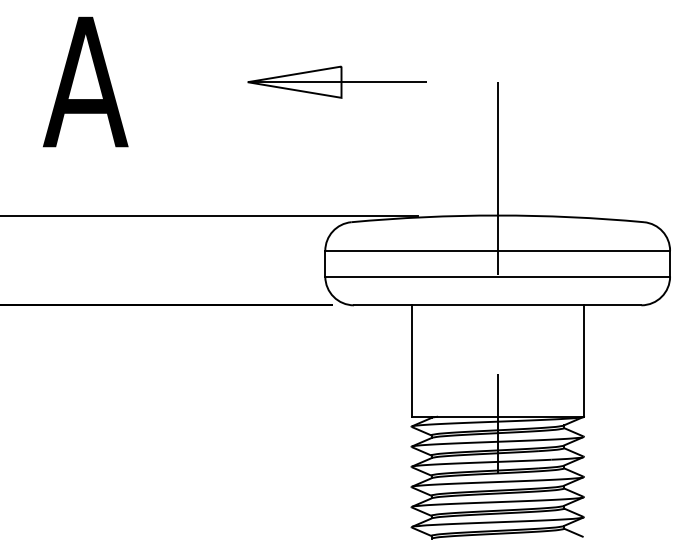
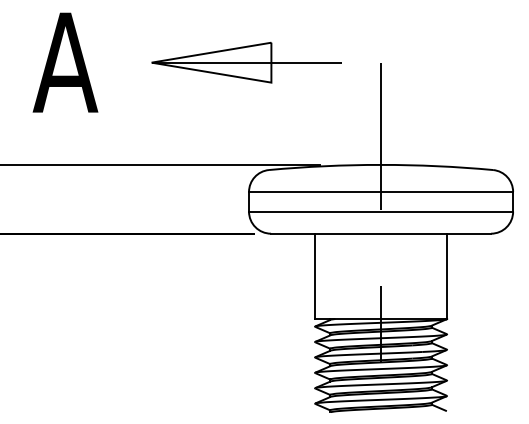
part: (321, 81) -> (246, 62), size x1.67

